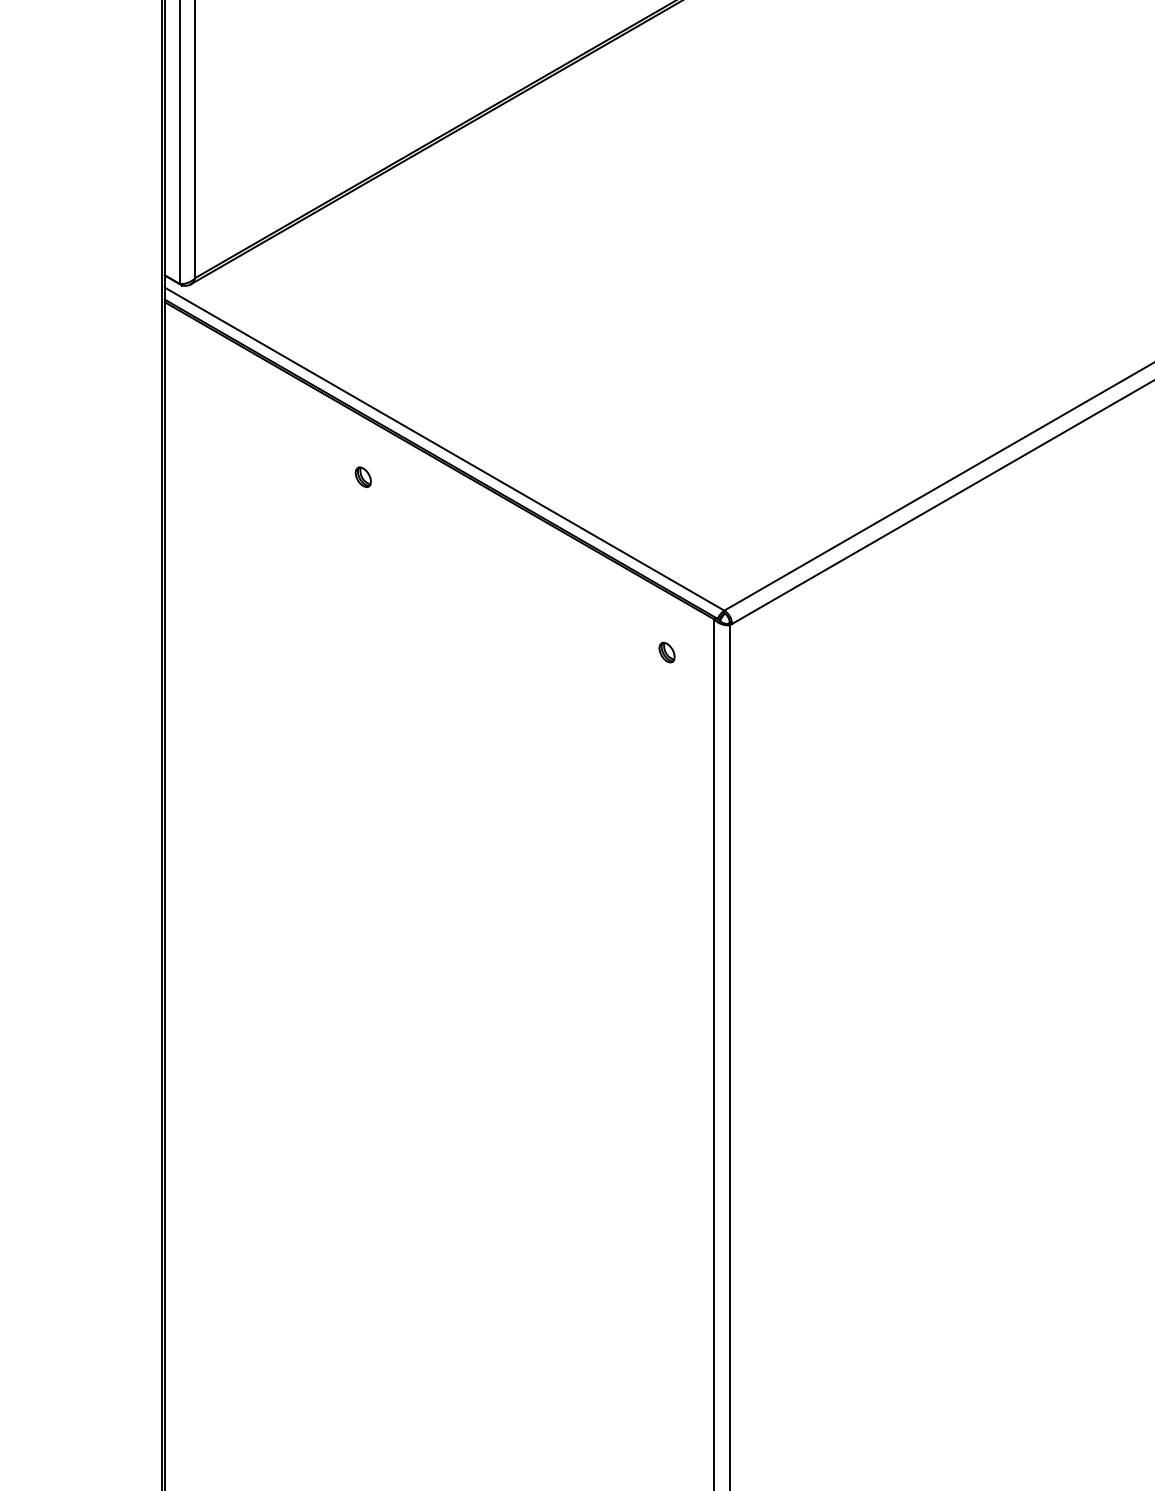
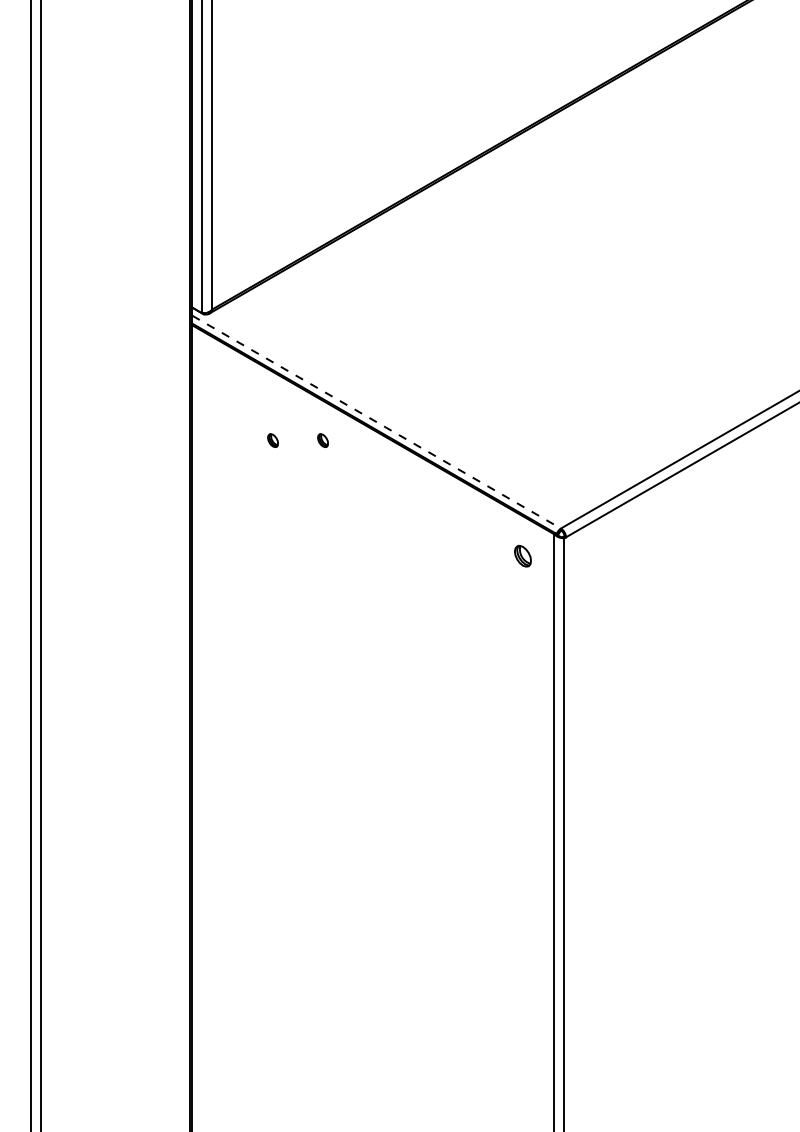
line: (444, 449) -> (376, 422), solid -> dashed
part: (286, 477) -> (272, 440), added
part: (667, 651) -> (523, 555), size x1.6

